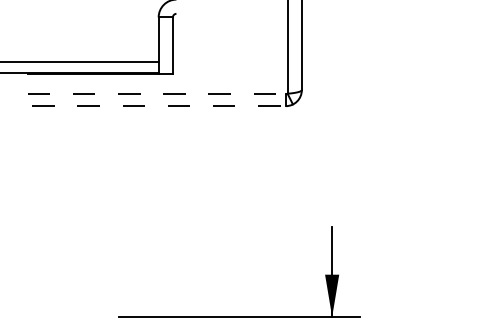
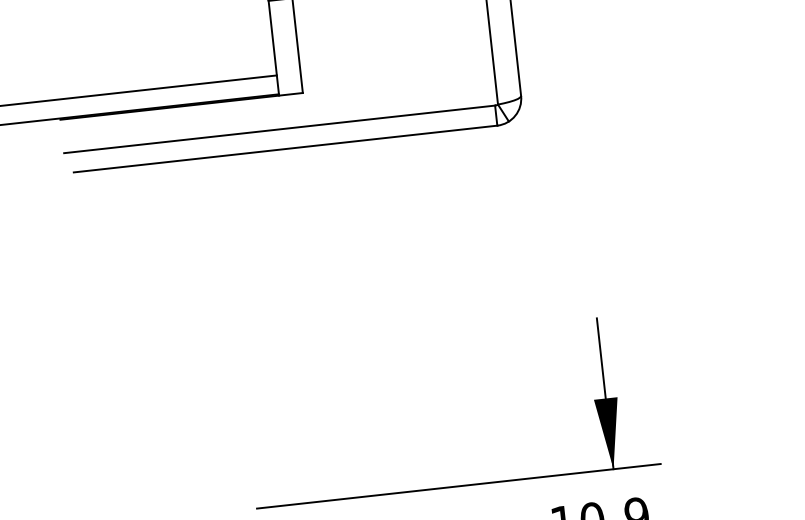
line: (157, 94) -> (280, 129), dashed -> solid
line: (158, 106) -> (284, 149), dashed -> solid

